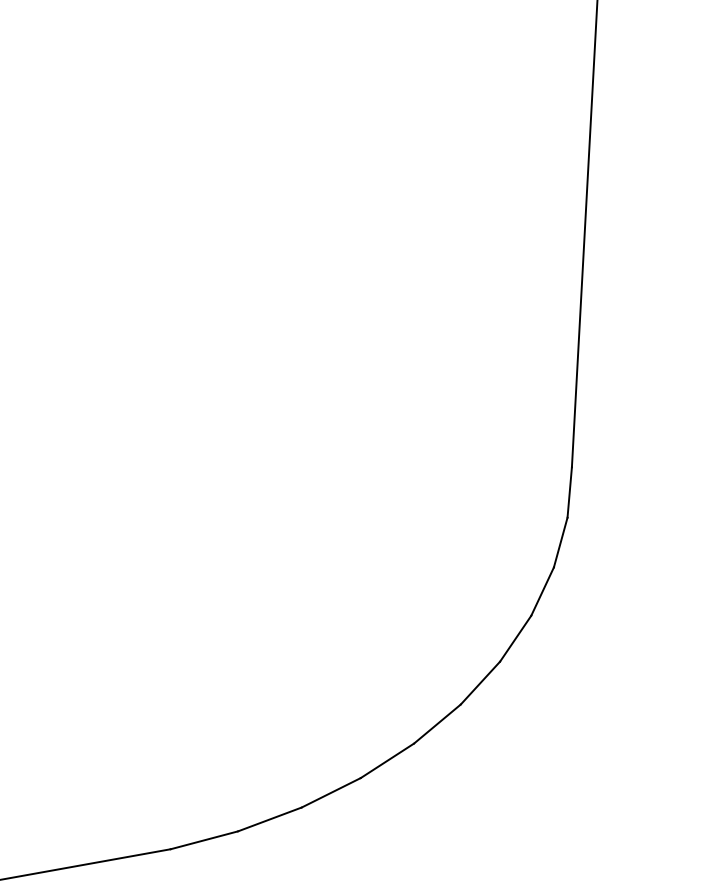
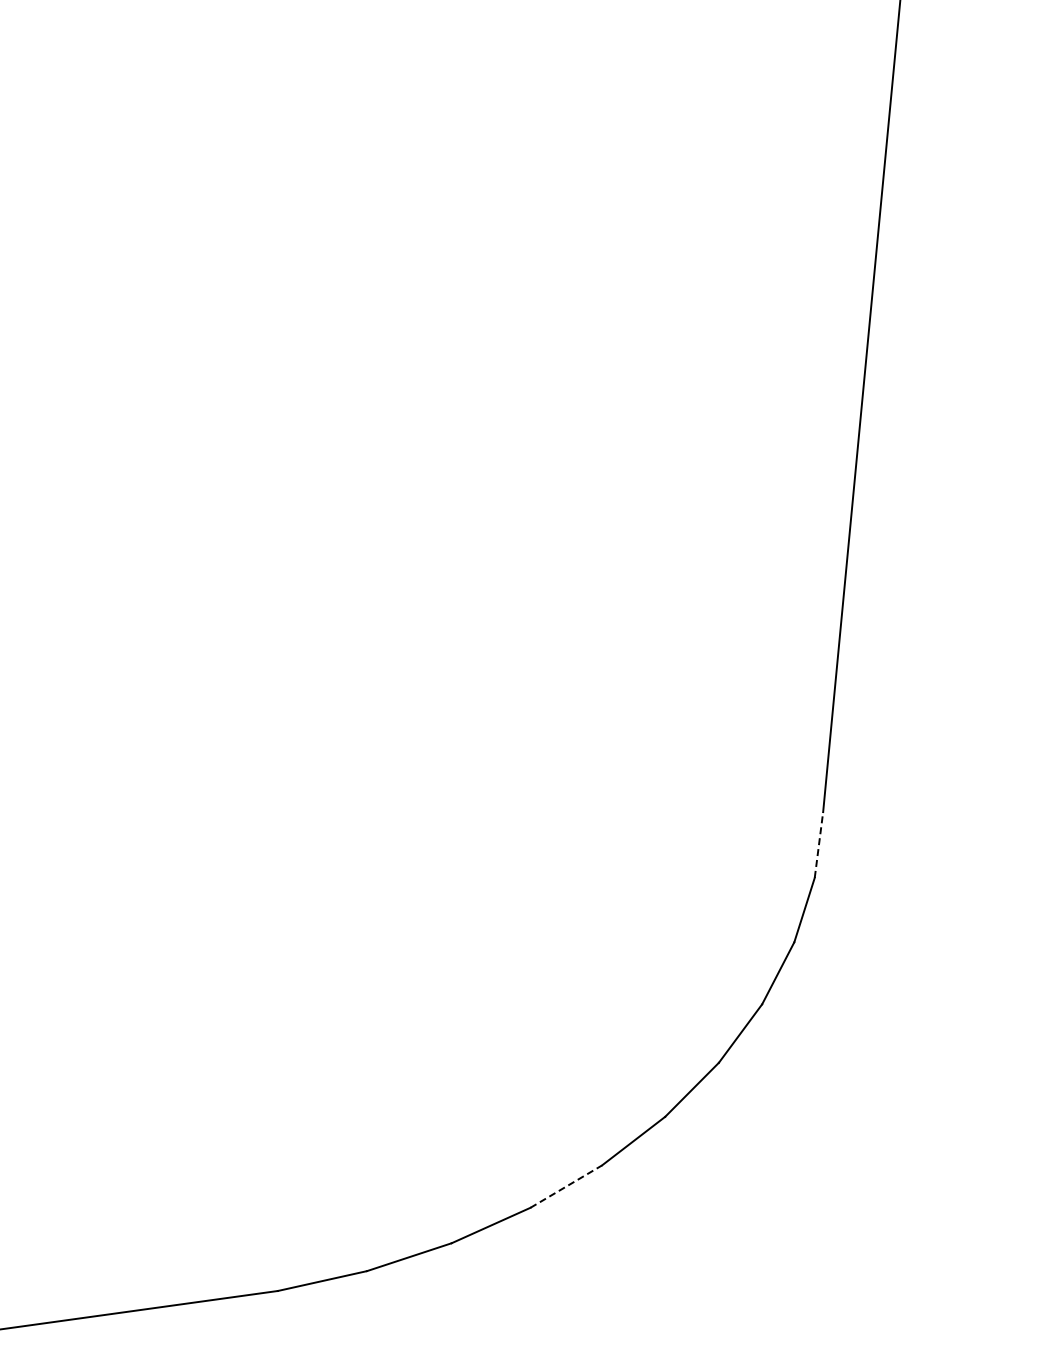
line: (570, 492) -> (819, 844), solid -> dashed
line: (387, 760) -> (566, 1186), solid -> dashed

